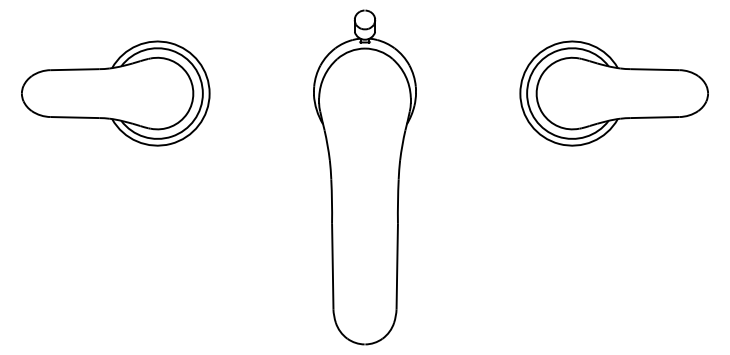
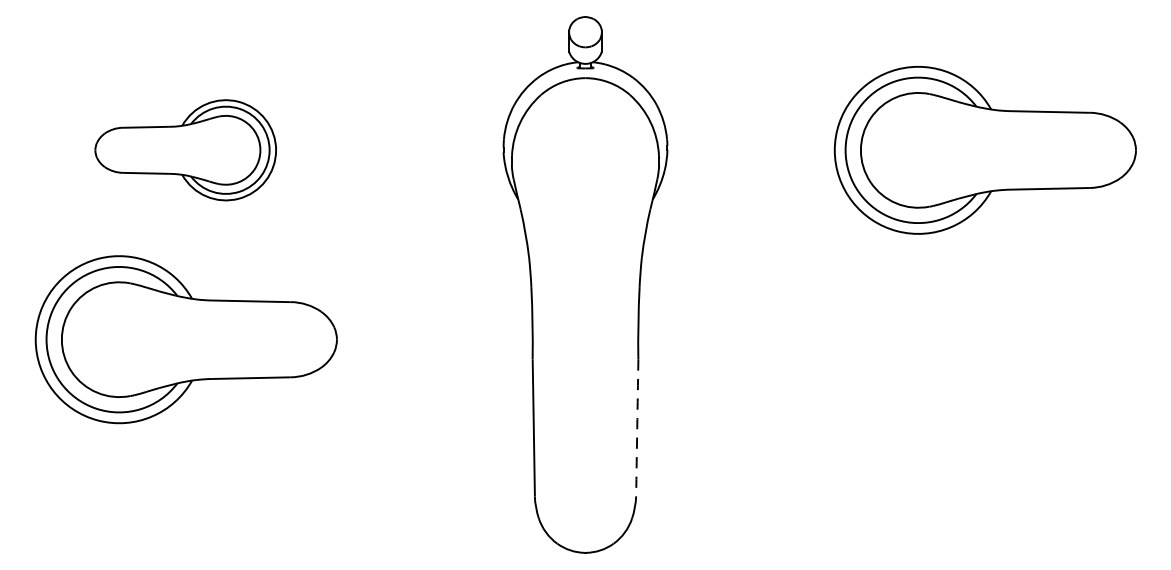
part: (115, 93) -> (185, 150), size x0.6
part: (115, 211) -> (185, 339), added
arc: (397, 266) -> (637, 427), solid -> dashed

